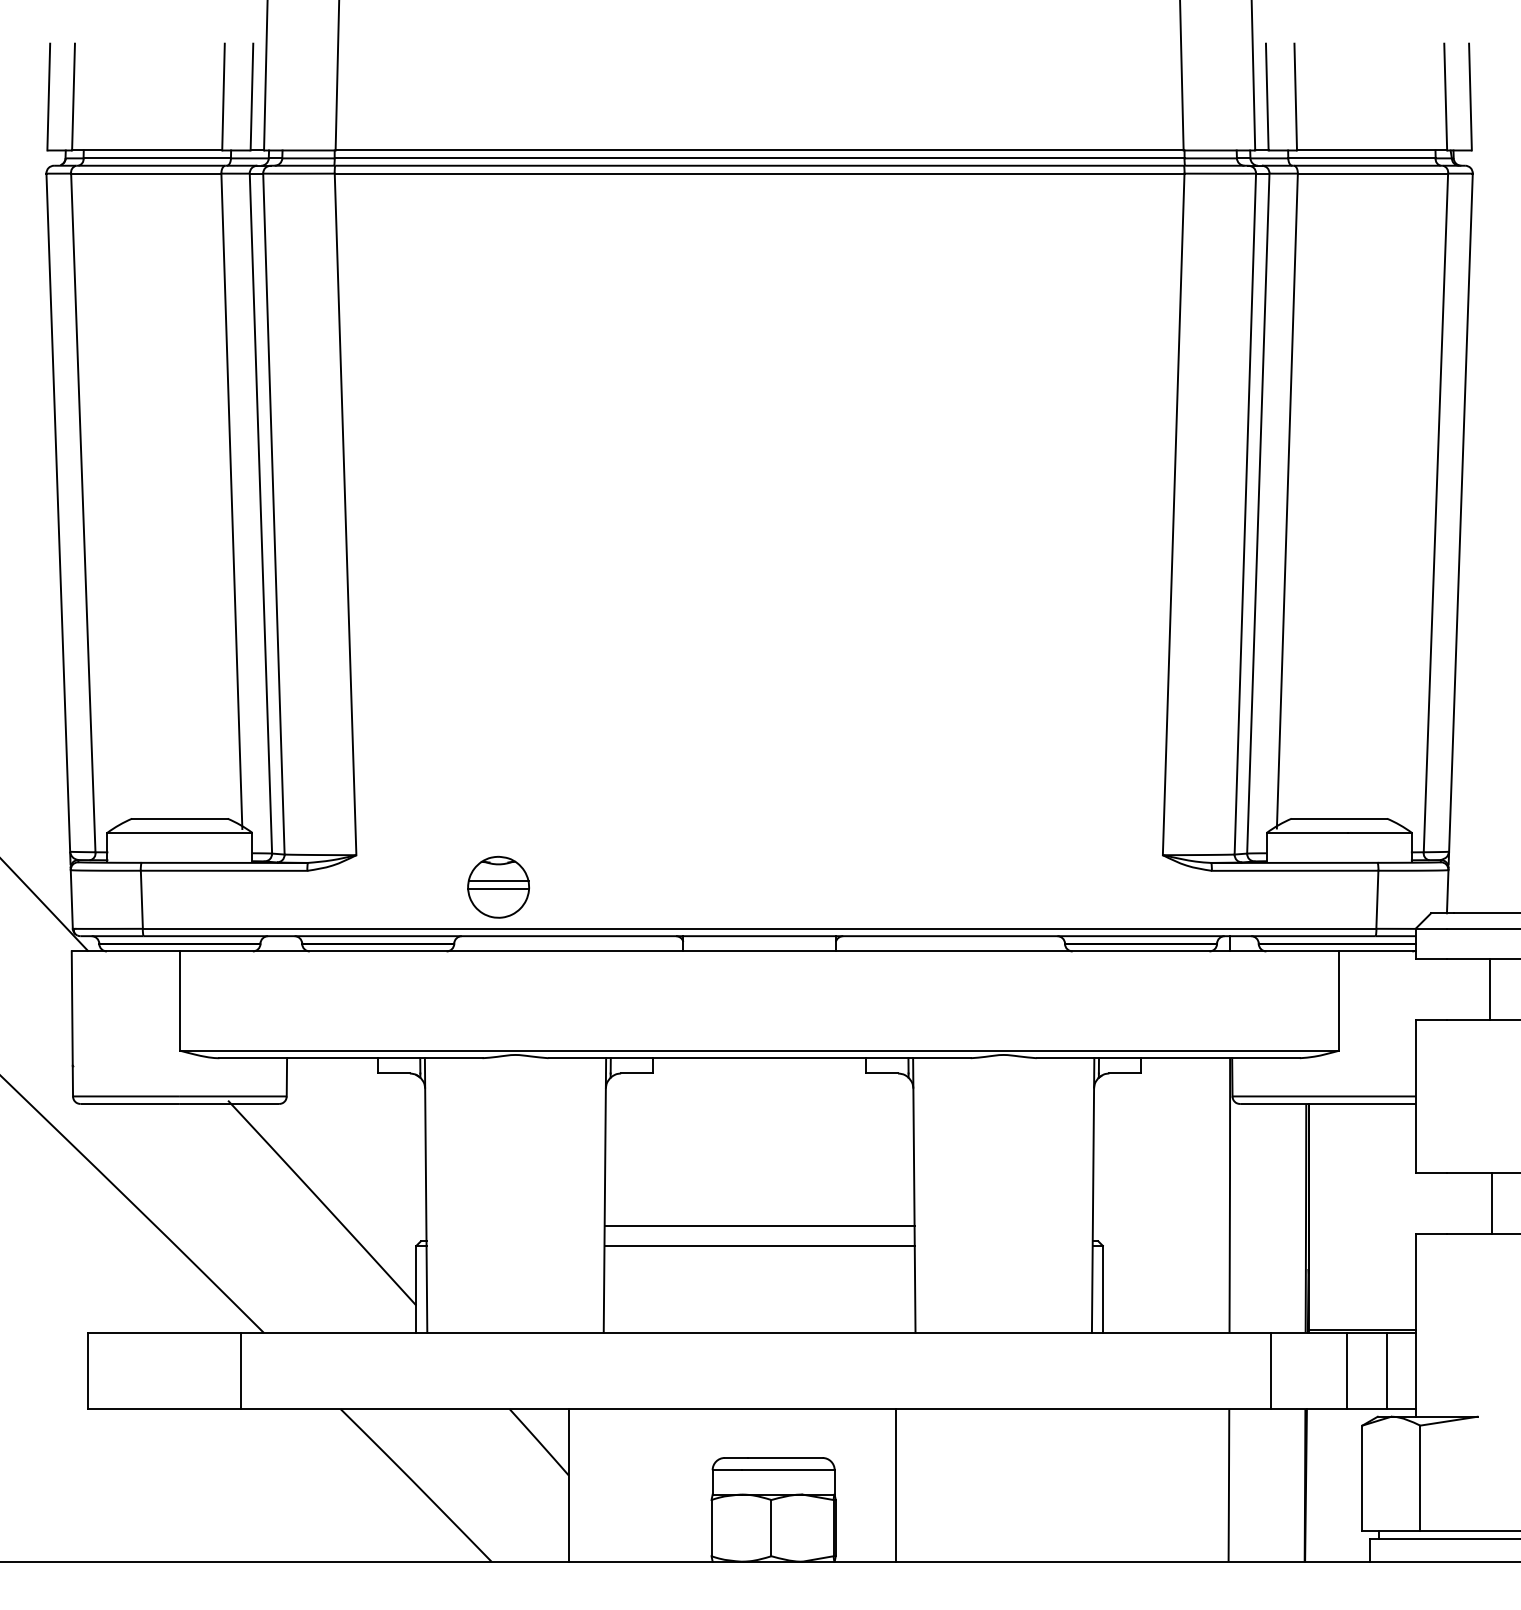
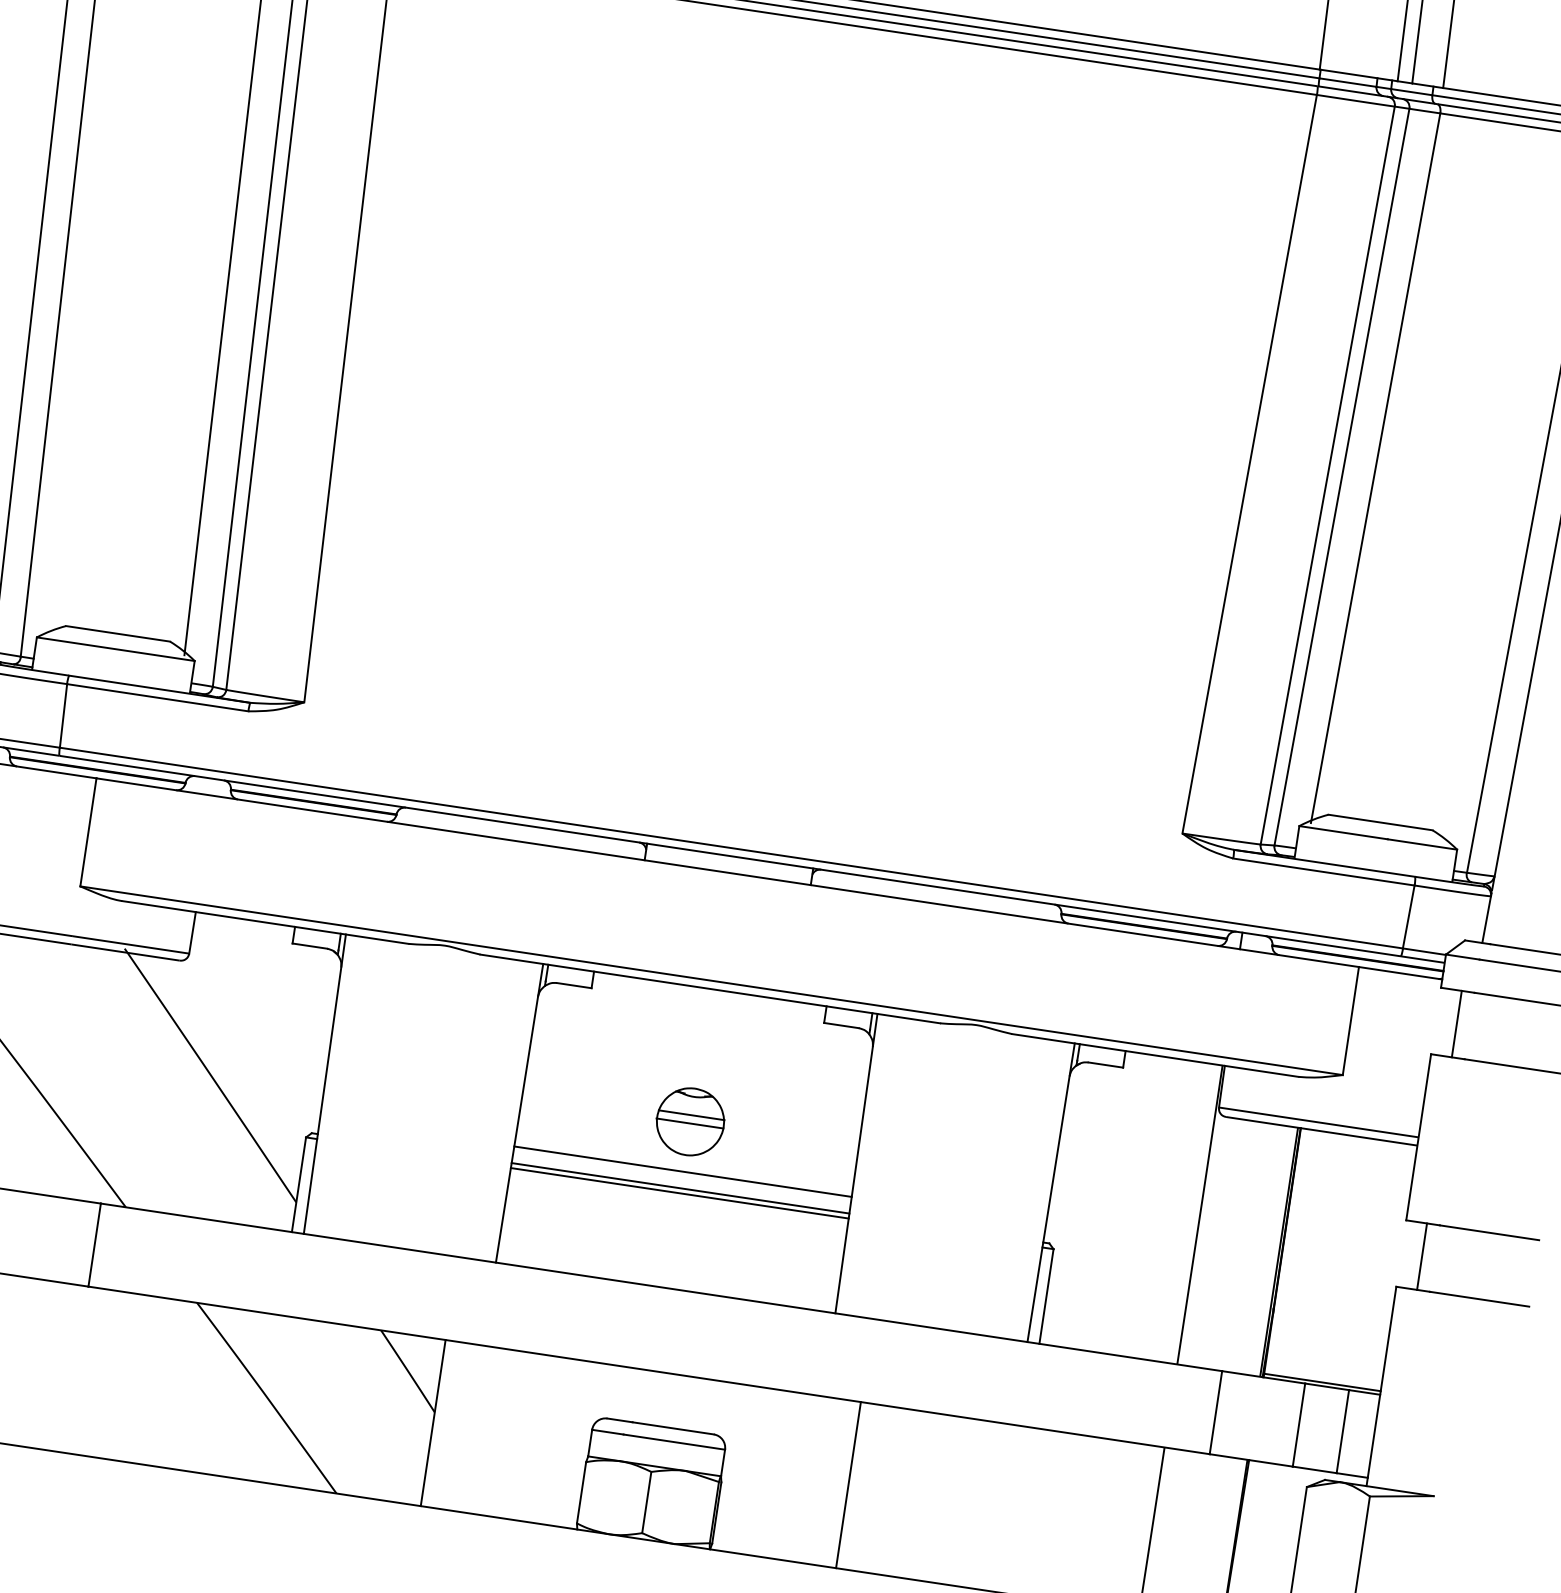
part: (498, 886) -> (690, 1120), moved
line: (1489, 989) -> (1456, 1023), moved
line: (1491, 1202) -> (1421, 1255), moved
line: (759, 1241) -> (680, 1188), added
line: (896, 1485) -> (848, 1485), moved

